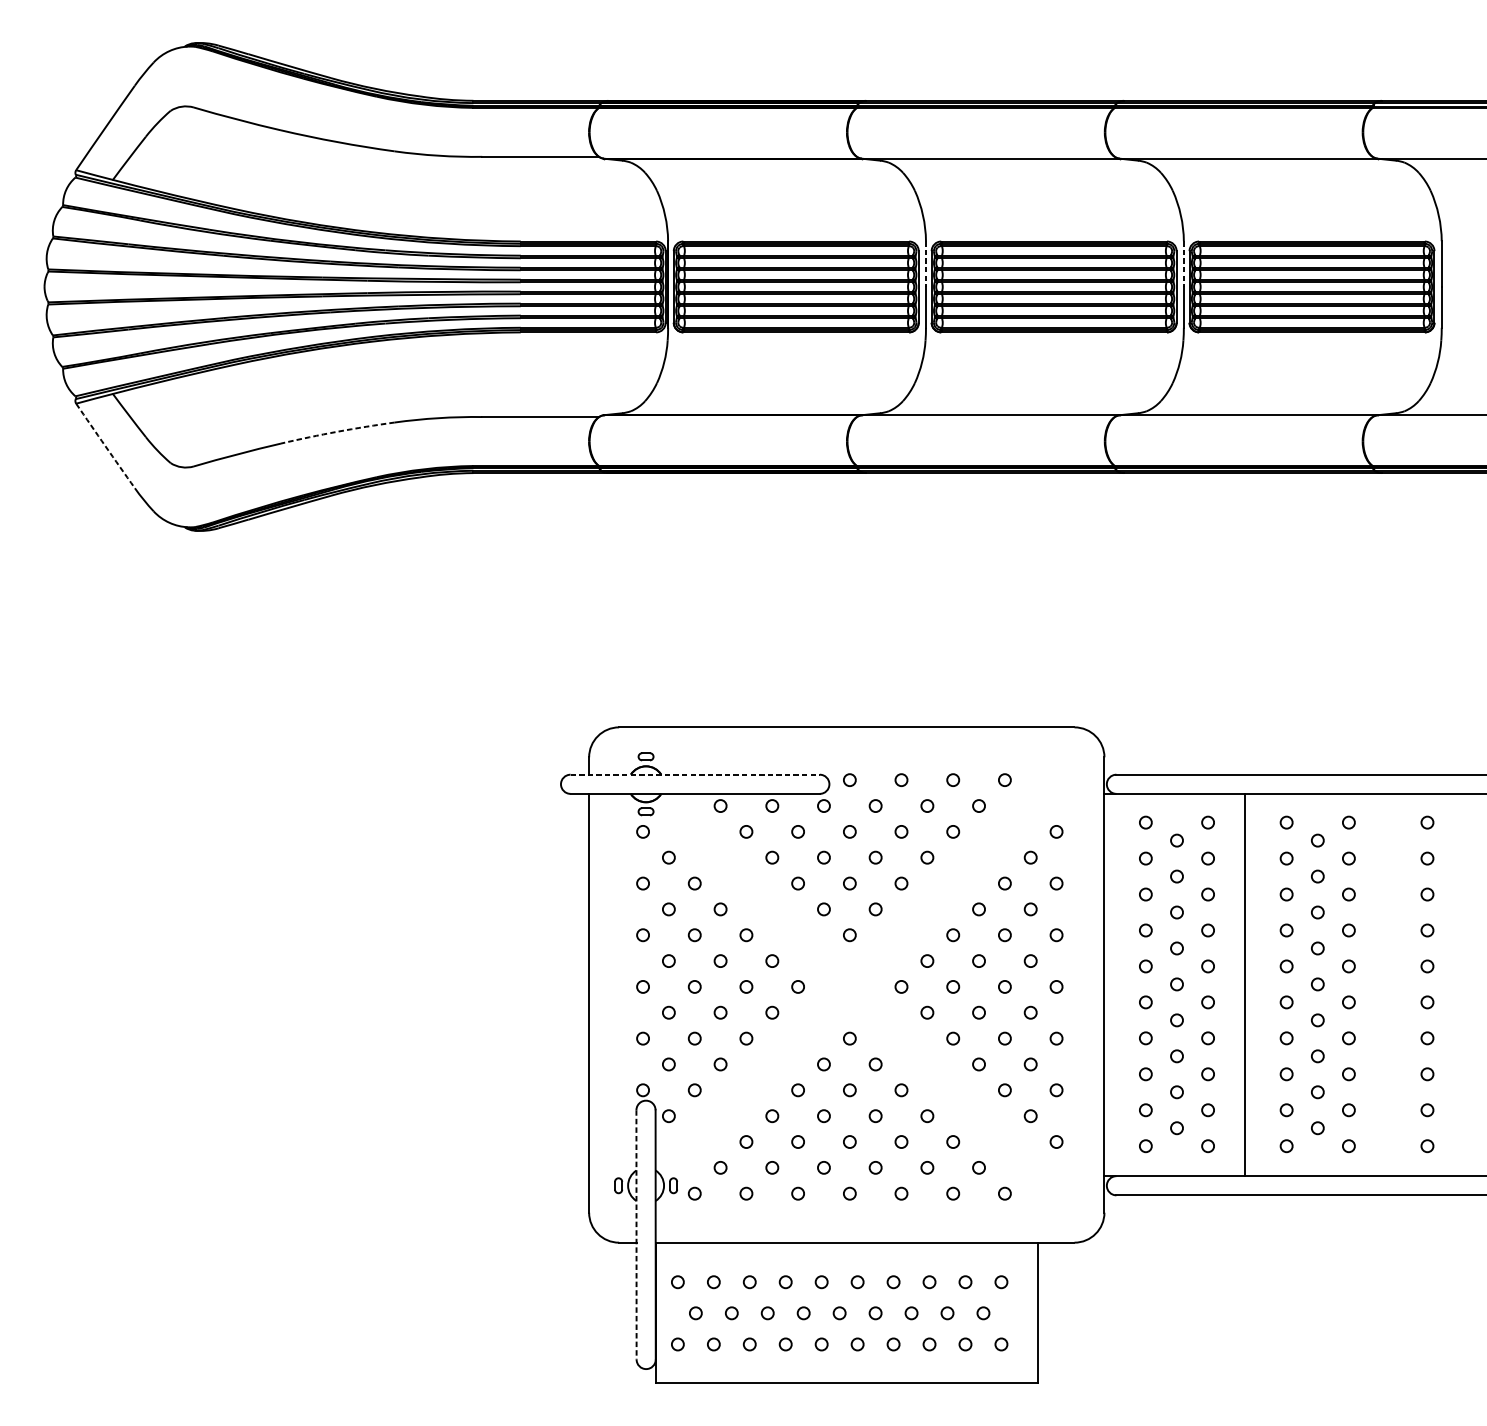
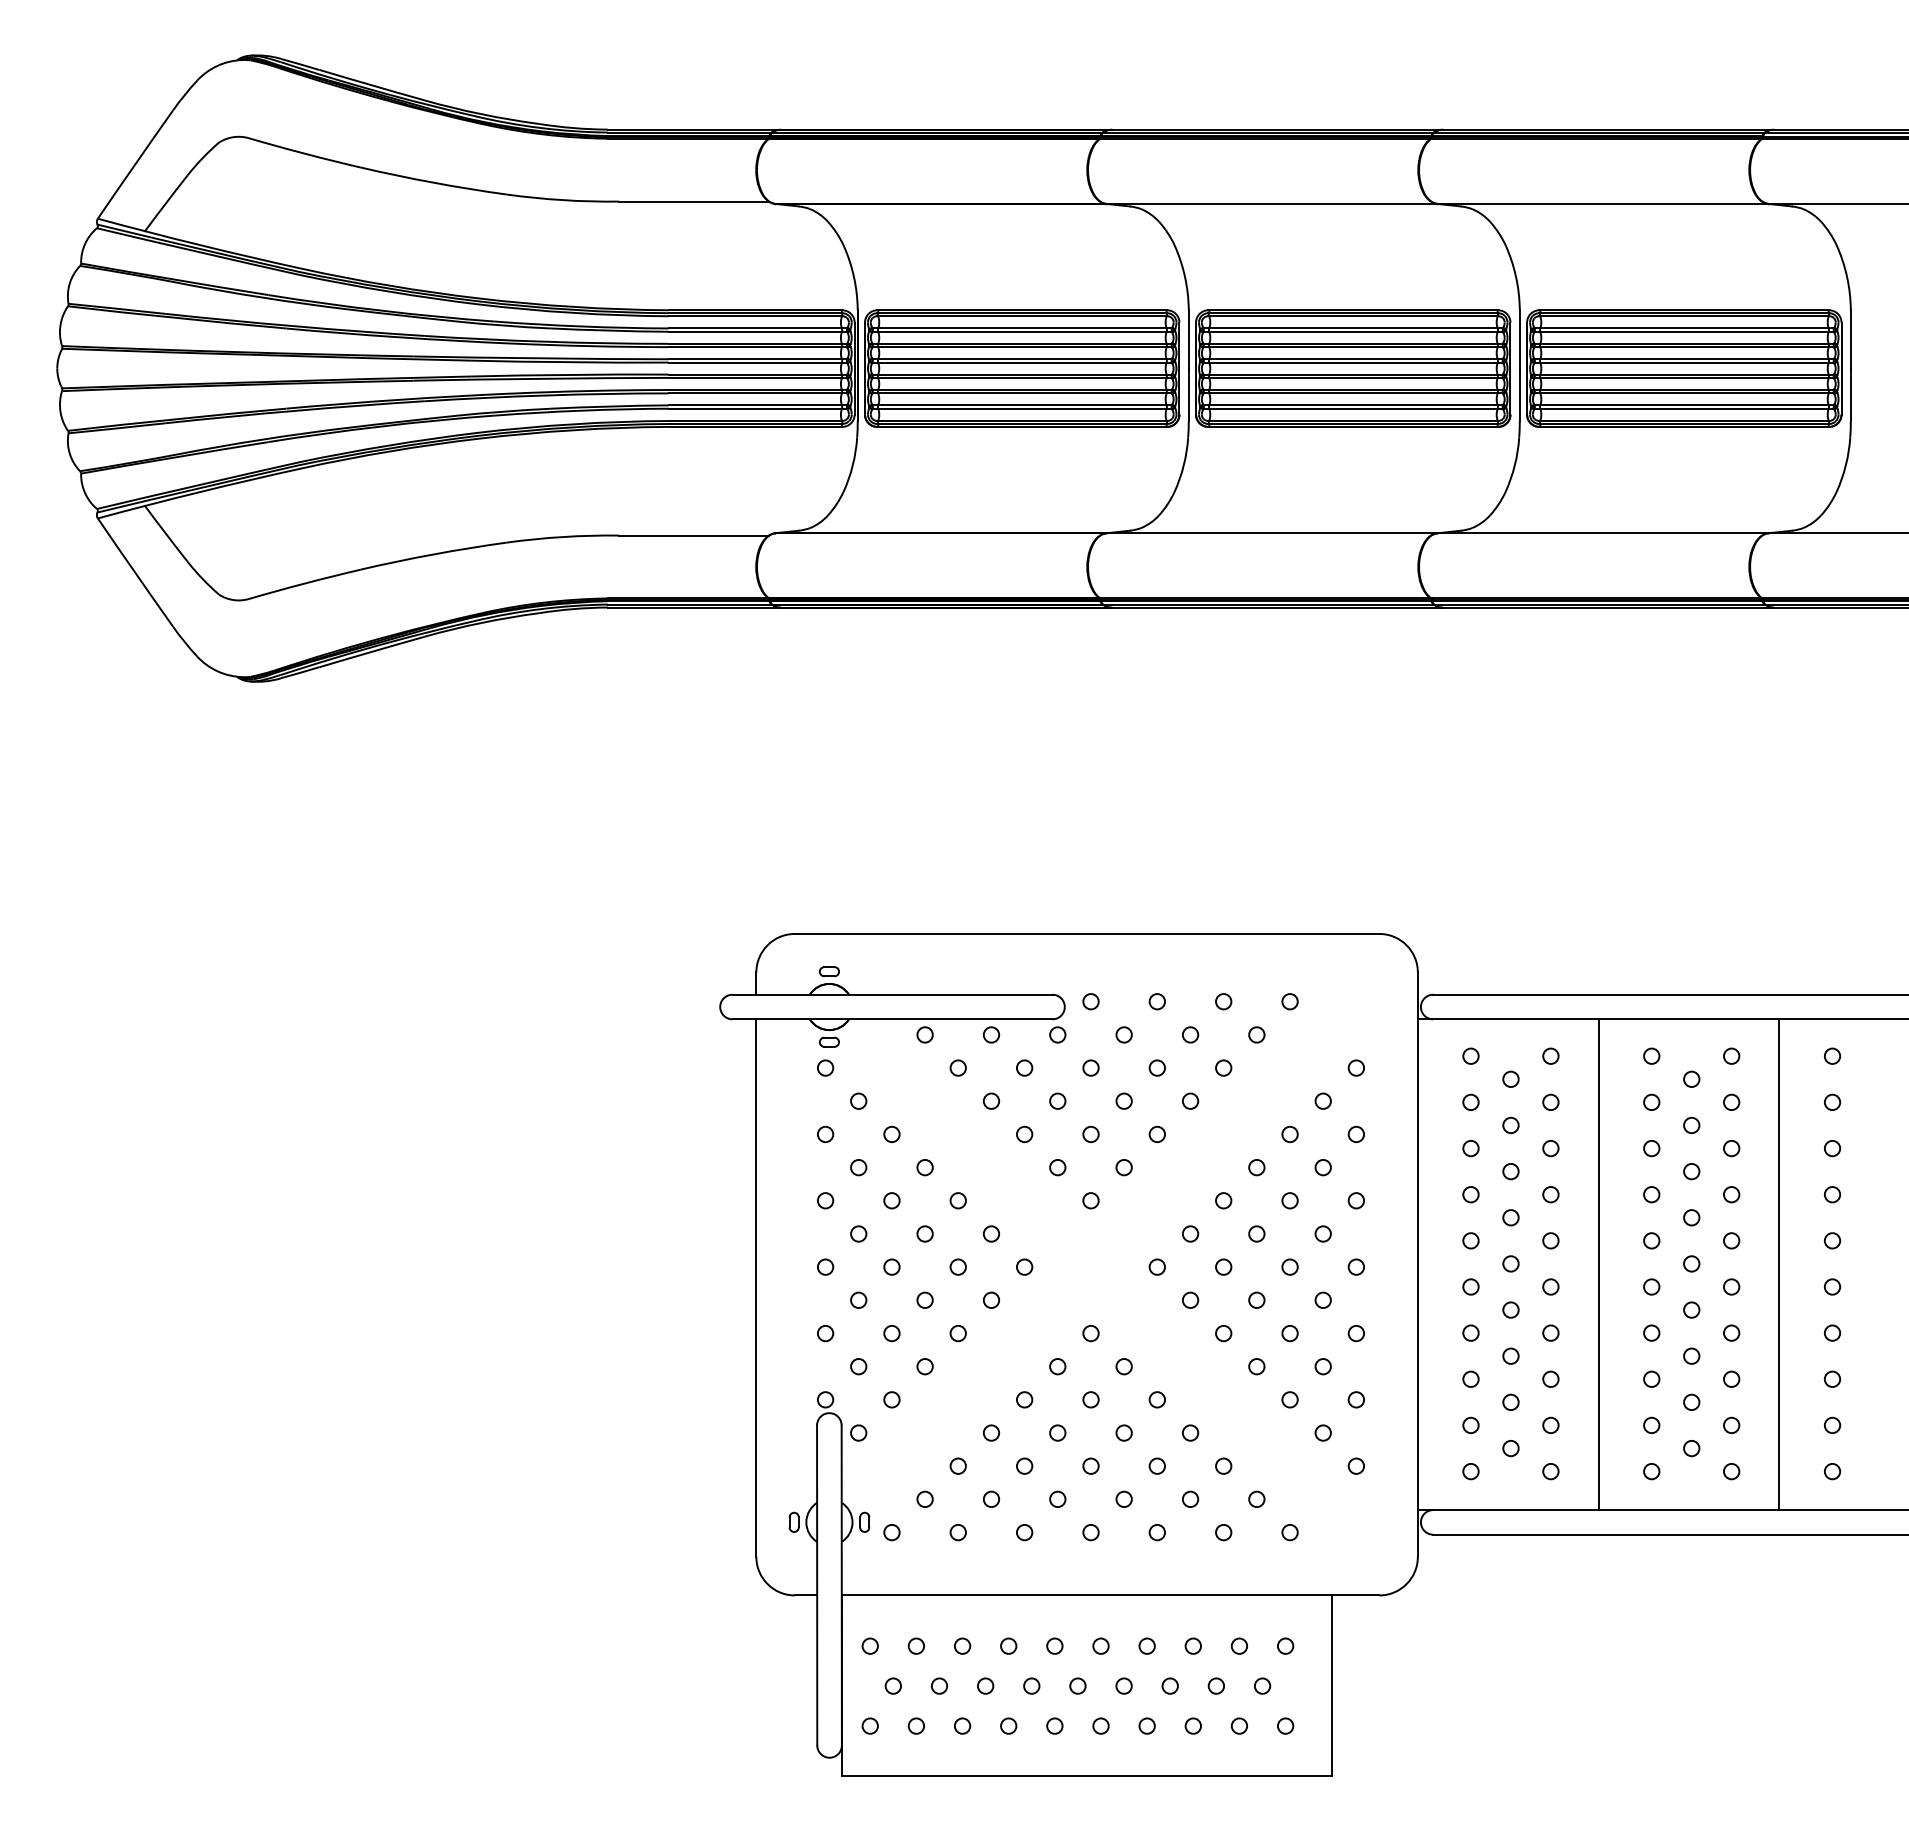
line: (925, 264) -> (1188, 339), dashed -> solid
line: (1183, 264) -> (1519, 339), dashed -> solid
arc: (337, 431) -> (433, 554), dashed -> solid
arc: (105, 445) -> (135, 572), dashed -> solid
line: (695, 774) -> (892, 994), dashed -> solid
line: (1386, 984) -> (1779, 1264), added
line: (636, 1234) -> (817, 1585), dashed -> solid

